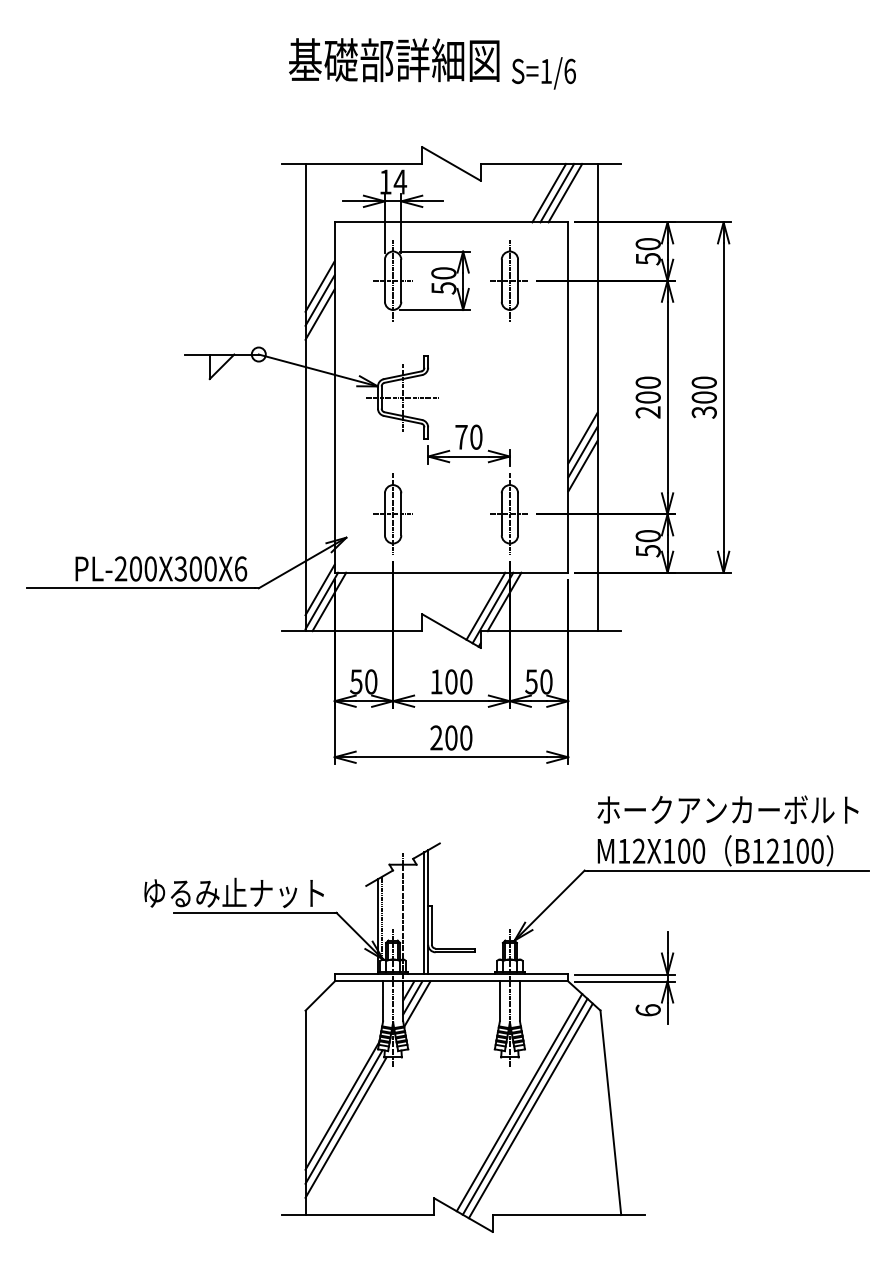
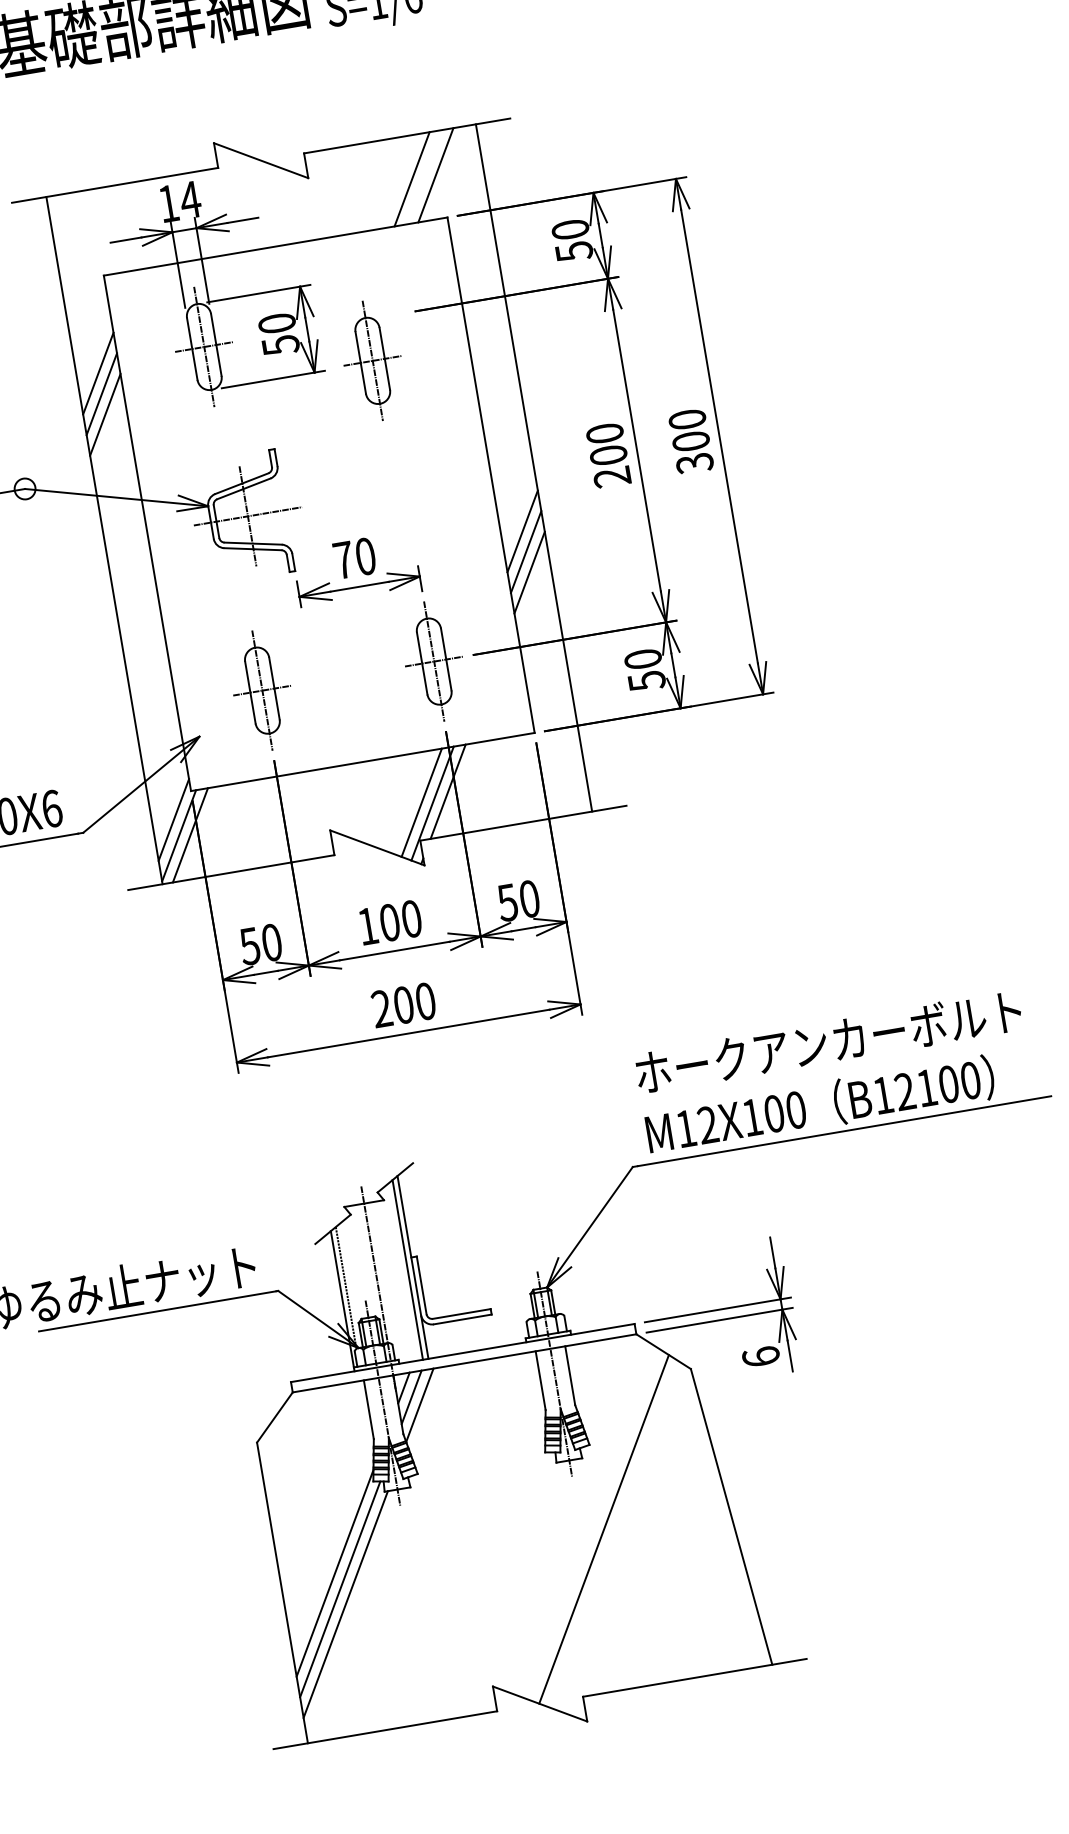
line: (557, 192) -> (424, 176), removed
part: (508, 280) -> (370, 360), moved
line: (519, 1102) -> (594, 1524), removed
line: (530, 1110) -> (612, 1533), removed

